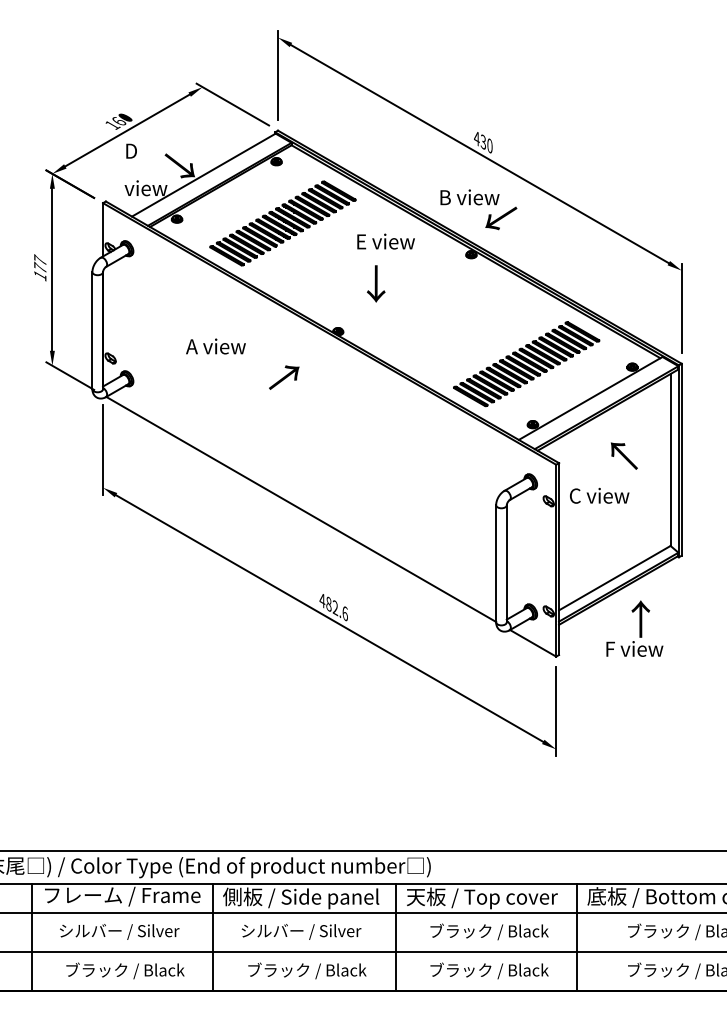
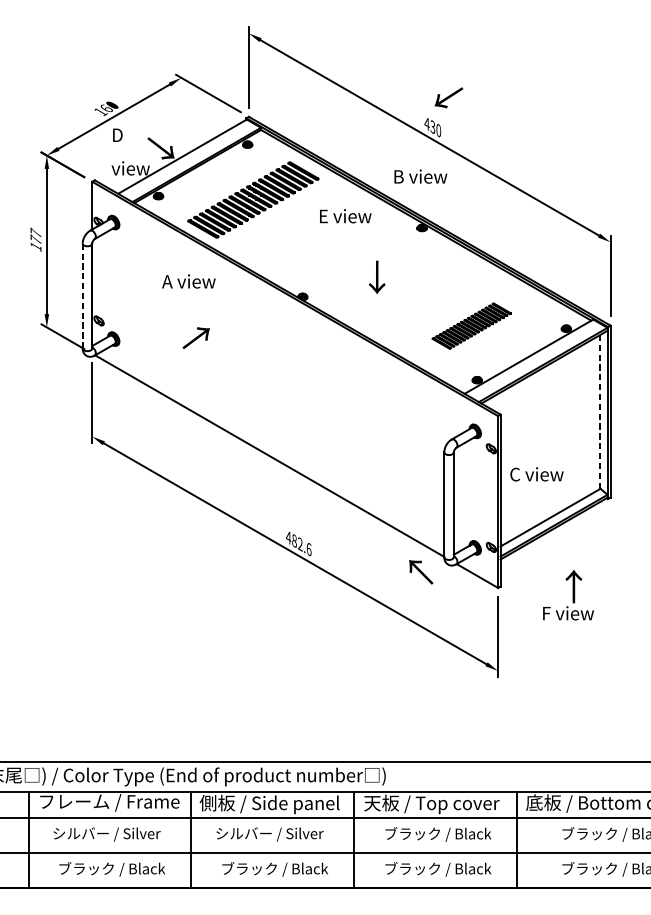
text: (501, 218) -> (449, 97), moved
text: (376, 283) -> (377, 277), moved
line: (92, 330) -> (82, 295), solid -> dashed
text: (215, 346) -> (188, 281), moved
part: (526, 364) -> (471, 326), size x0.6
text: (284, 377) -> (196, 337), moved
text: (623, 455) -> (420, 571), moved
line: (670, 460) -> (600, 412), solid -> dashed
text: (599, 495) -> (536, 474), moved
text: (634, 628) -> (568, 594), moved

